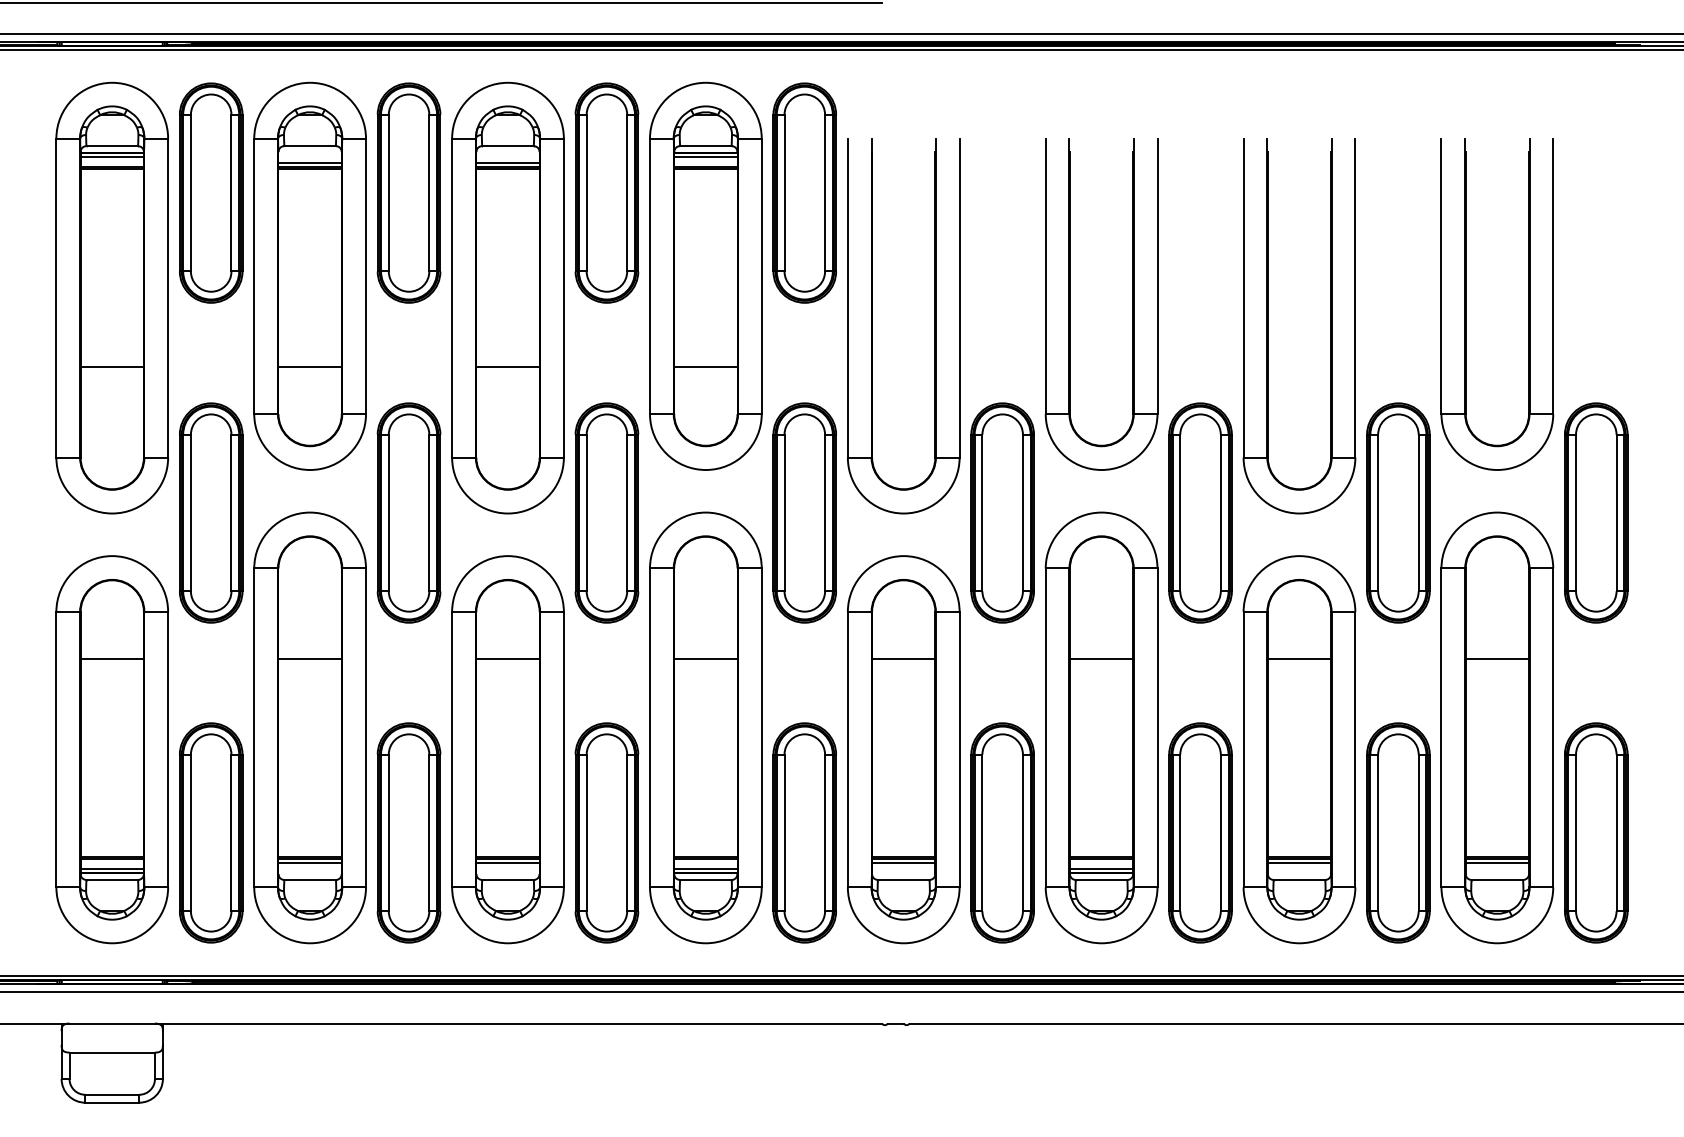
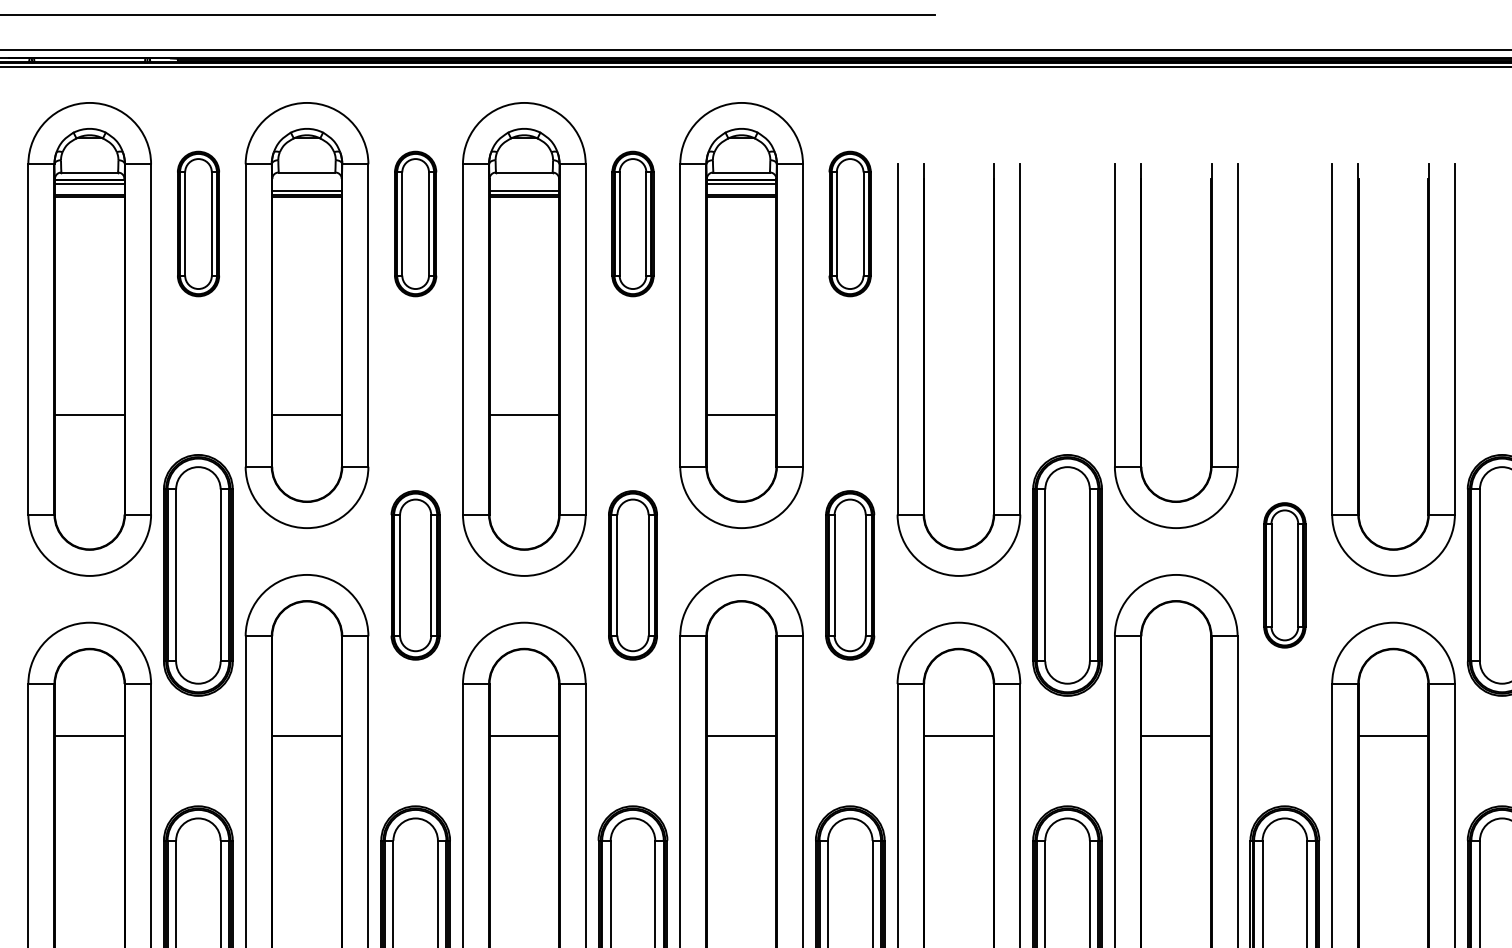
part: (211, 192) -> (198, 223), size x0.6
part: (408, 192) -> (415, 223), size x0.6
part: (606, 192) -> (632, 223), size x0.6
part: (804, 192) -> (849, 223), size x0.6
part: (408, 512) -> (415, 574), size x0.7
part: (606, 512) -> (632, 574), size x0.7
part: (804, 512) -> (849, 574), size x0.7
part: (1200, 512) -> (1284, 574), size x0.6

